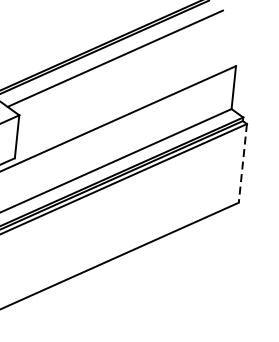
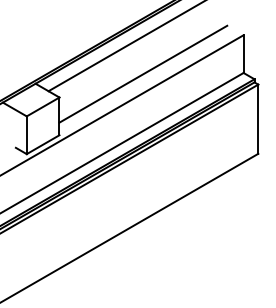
line: (117, 97) -> (143, 73), added
line: (243, 163) -> (258, 119), dashed -> solid

